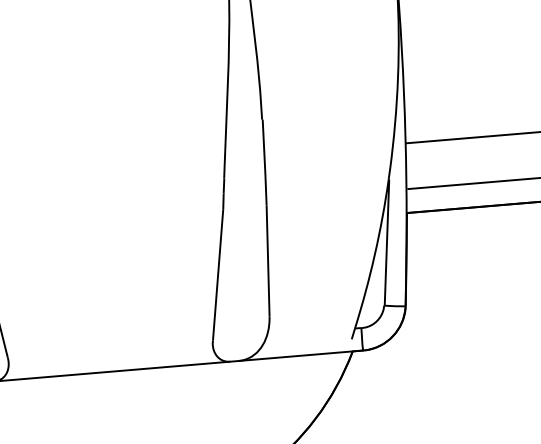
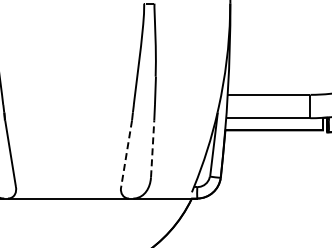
line: (267, 260) -> (152, 148), solid -> dashed
line: (217, 274) -> (126, 153), solid -> dashed

